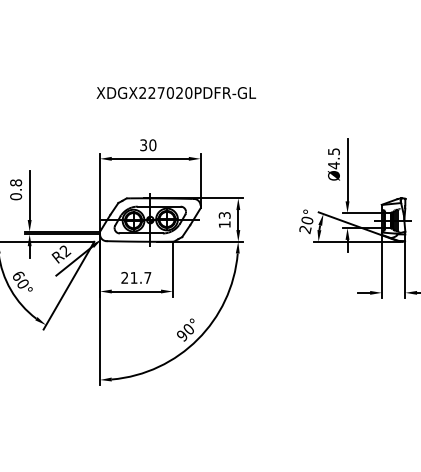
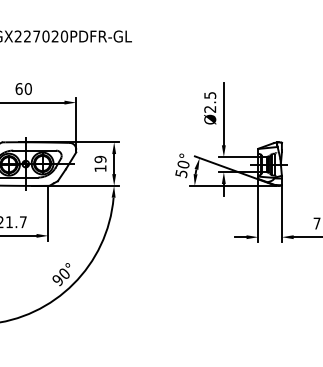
text: (143, 145) -> (18, 89), 30 -> 60
text: (333, 165) -> (209, 109), Ø4.5 -> Ø2.5
text: (224, 215) -> (100, 159), 13 -> 19
text: (305, 229) -> (181, 173), 20° -> 50°

